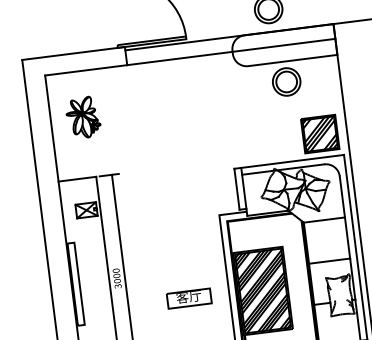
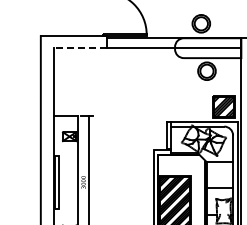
line: (85, 69) -> (80, 47), solid -> dashed
part: (82, 117) -> (74, 77), removed
part: (188, 297) -> (127, 200), removed

